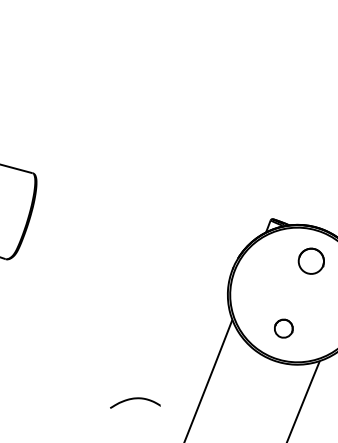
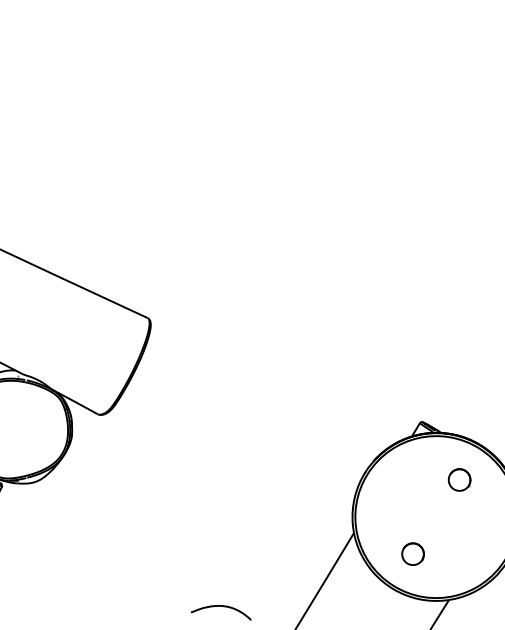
part: (311, 260) -> (459, 479), size x0.71

